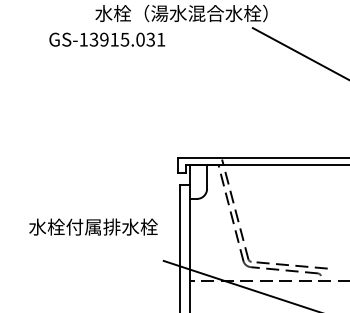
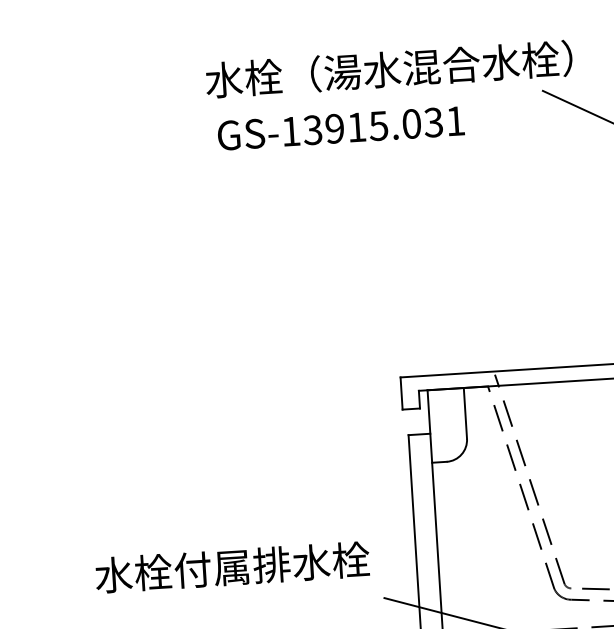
text: (107, 39) -> (341, 127), moved
text: (93, 226) -> (232, 566), moved

